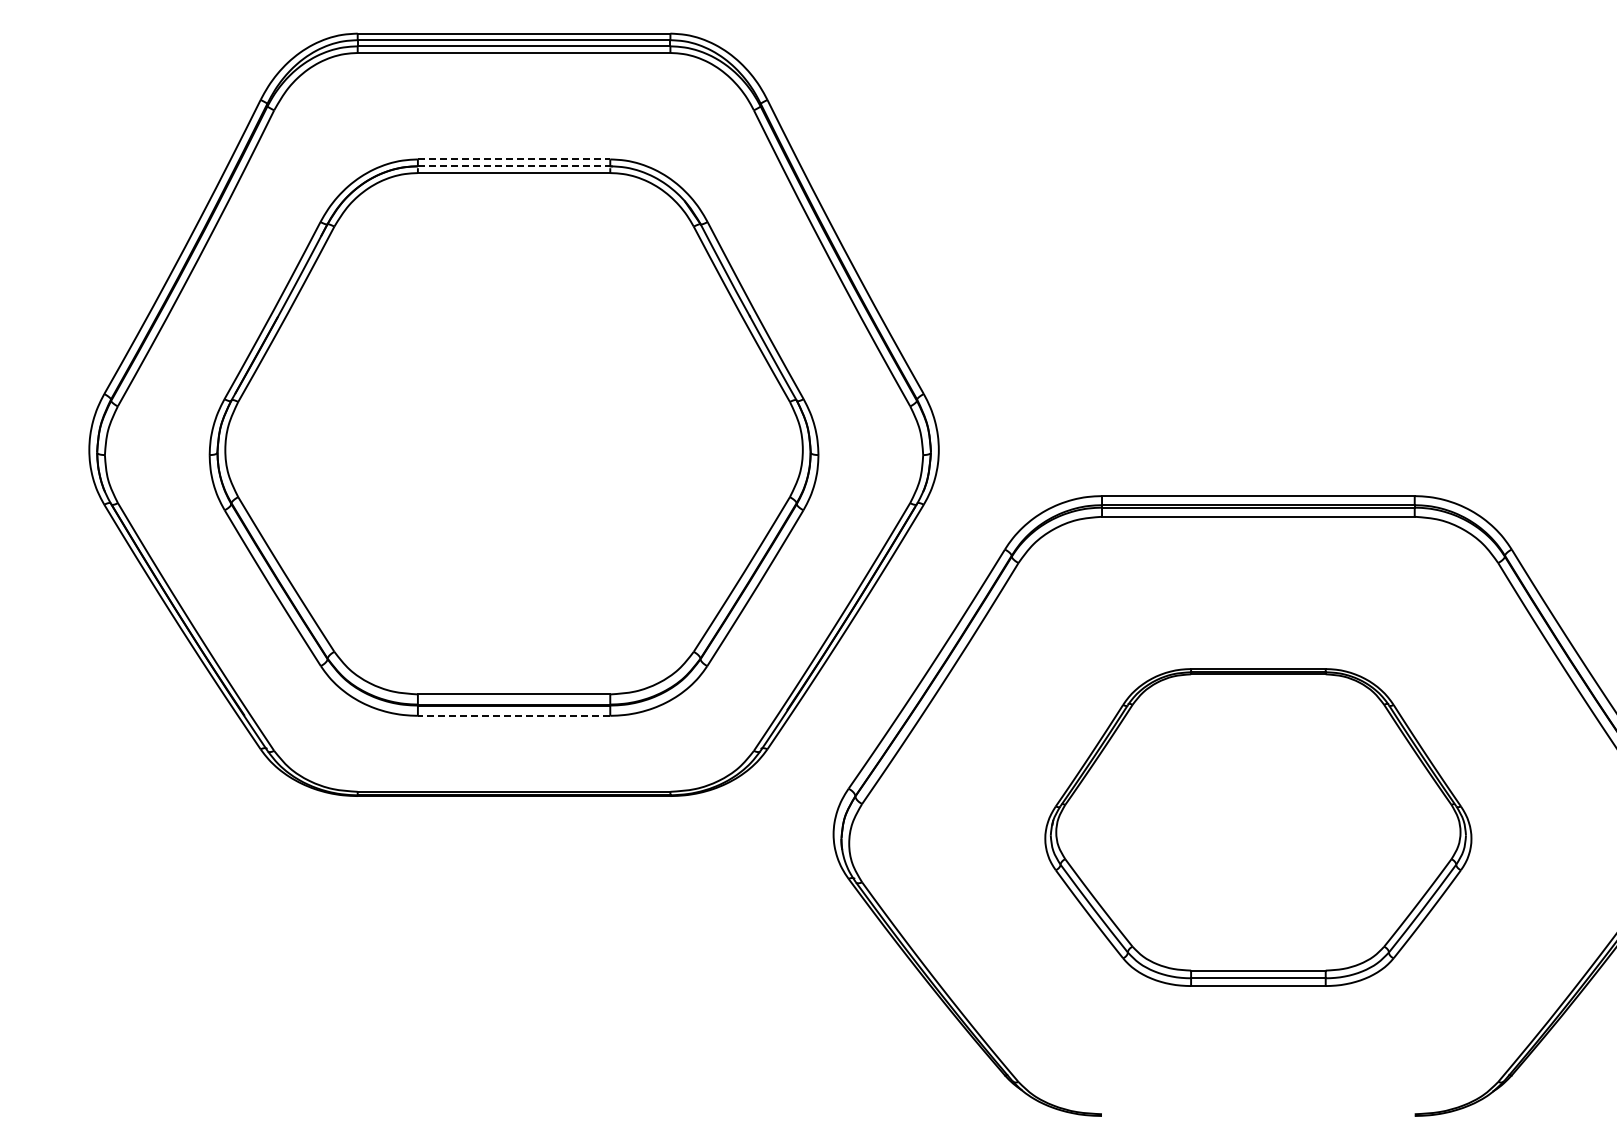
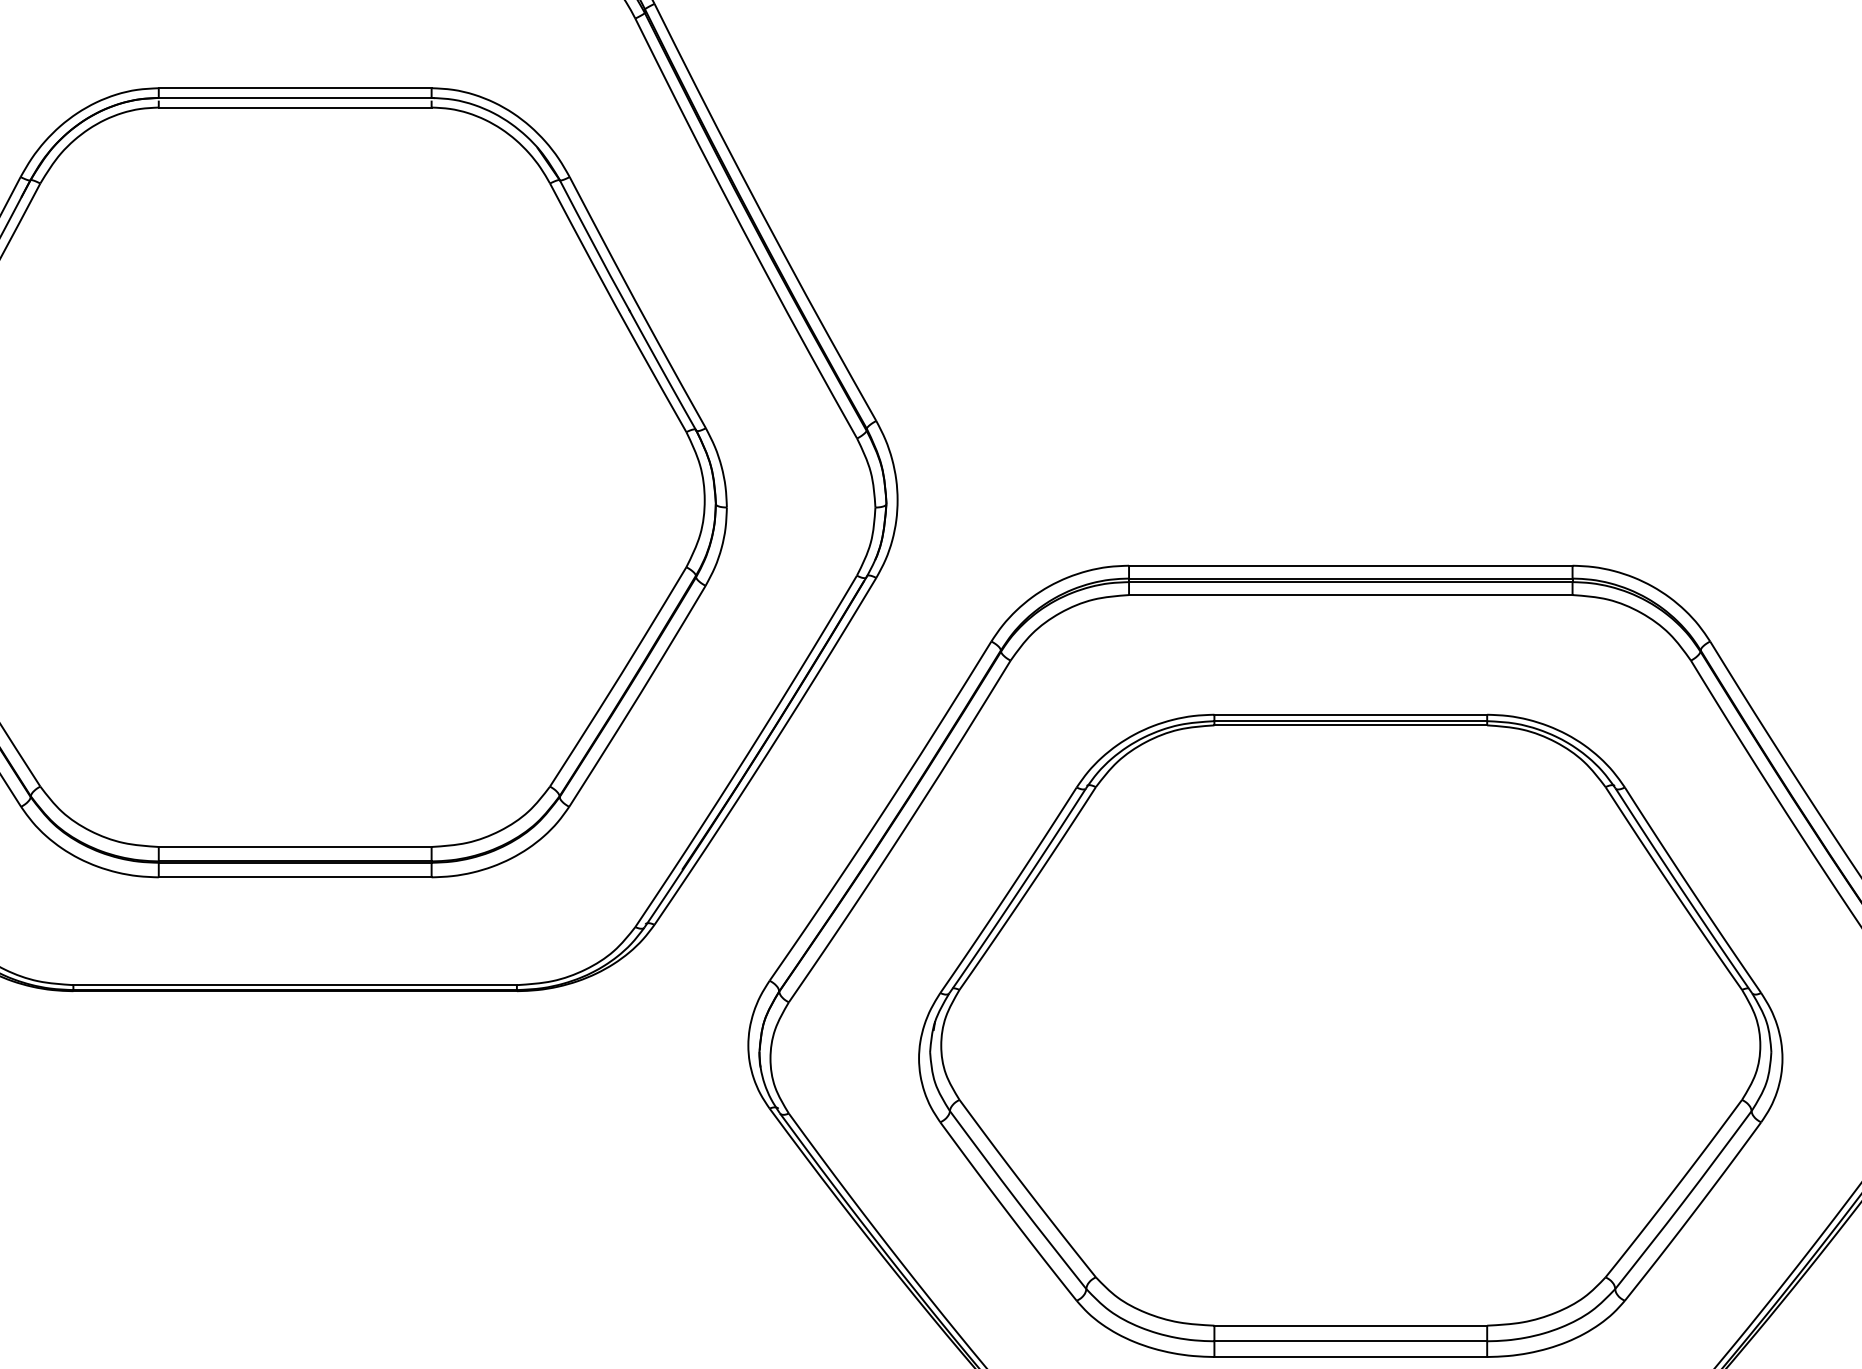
line: (514, 159) -> (295, 88), dashed -> solid
line: (514, 166) -> (295, 98), dashed -> solid
line: (513, 715) -> (294, 876), dashed -> solid
part: (1258, 827) -> (1350, 1035), size x1.43

